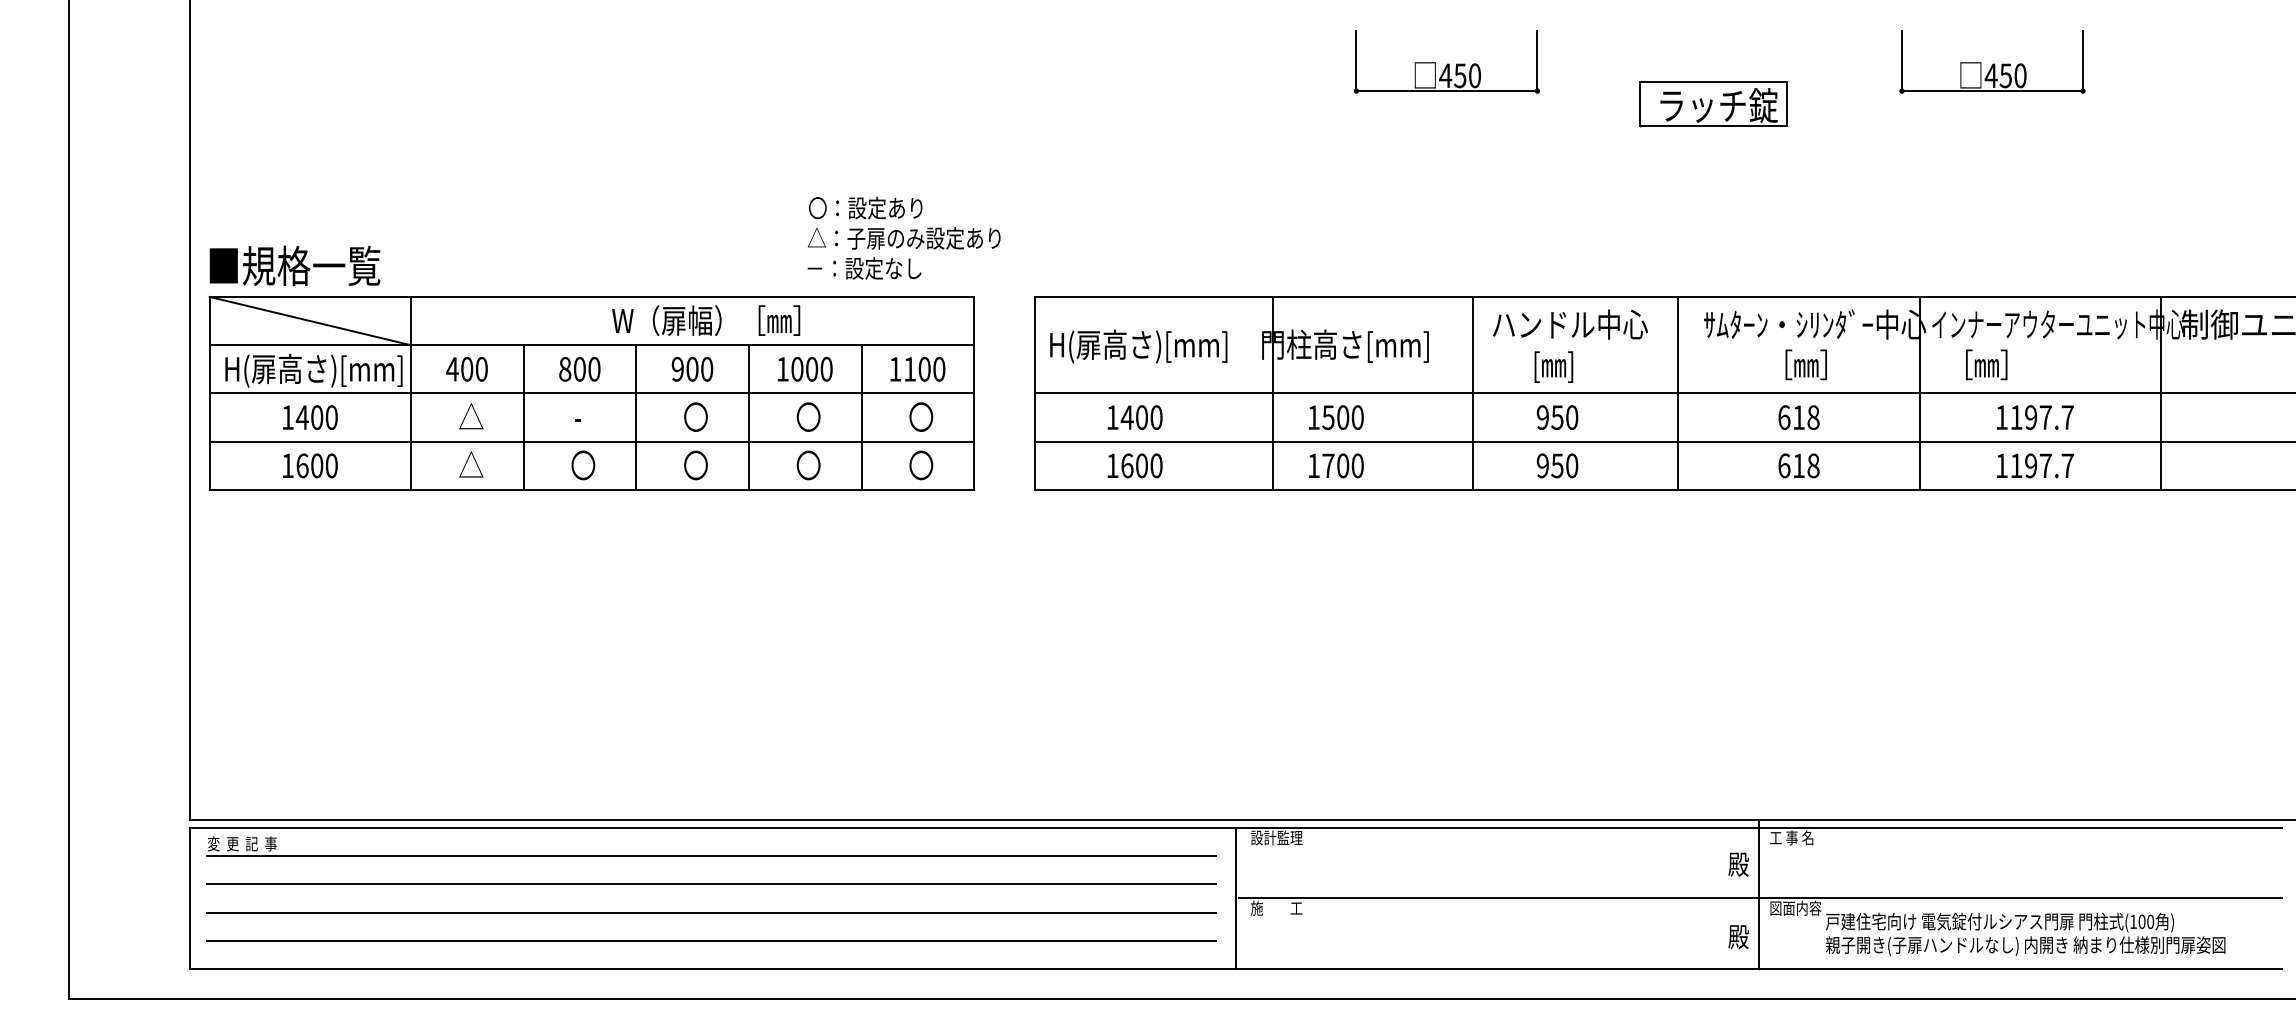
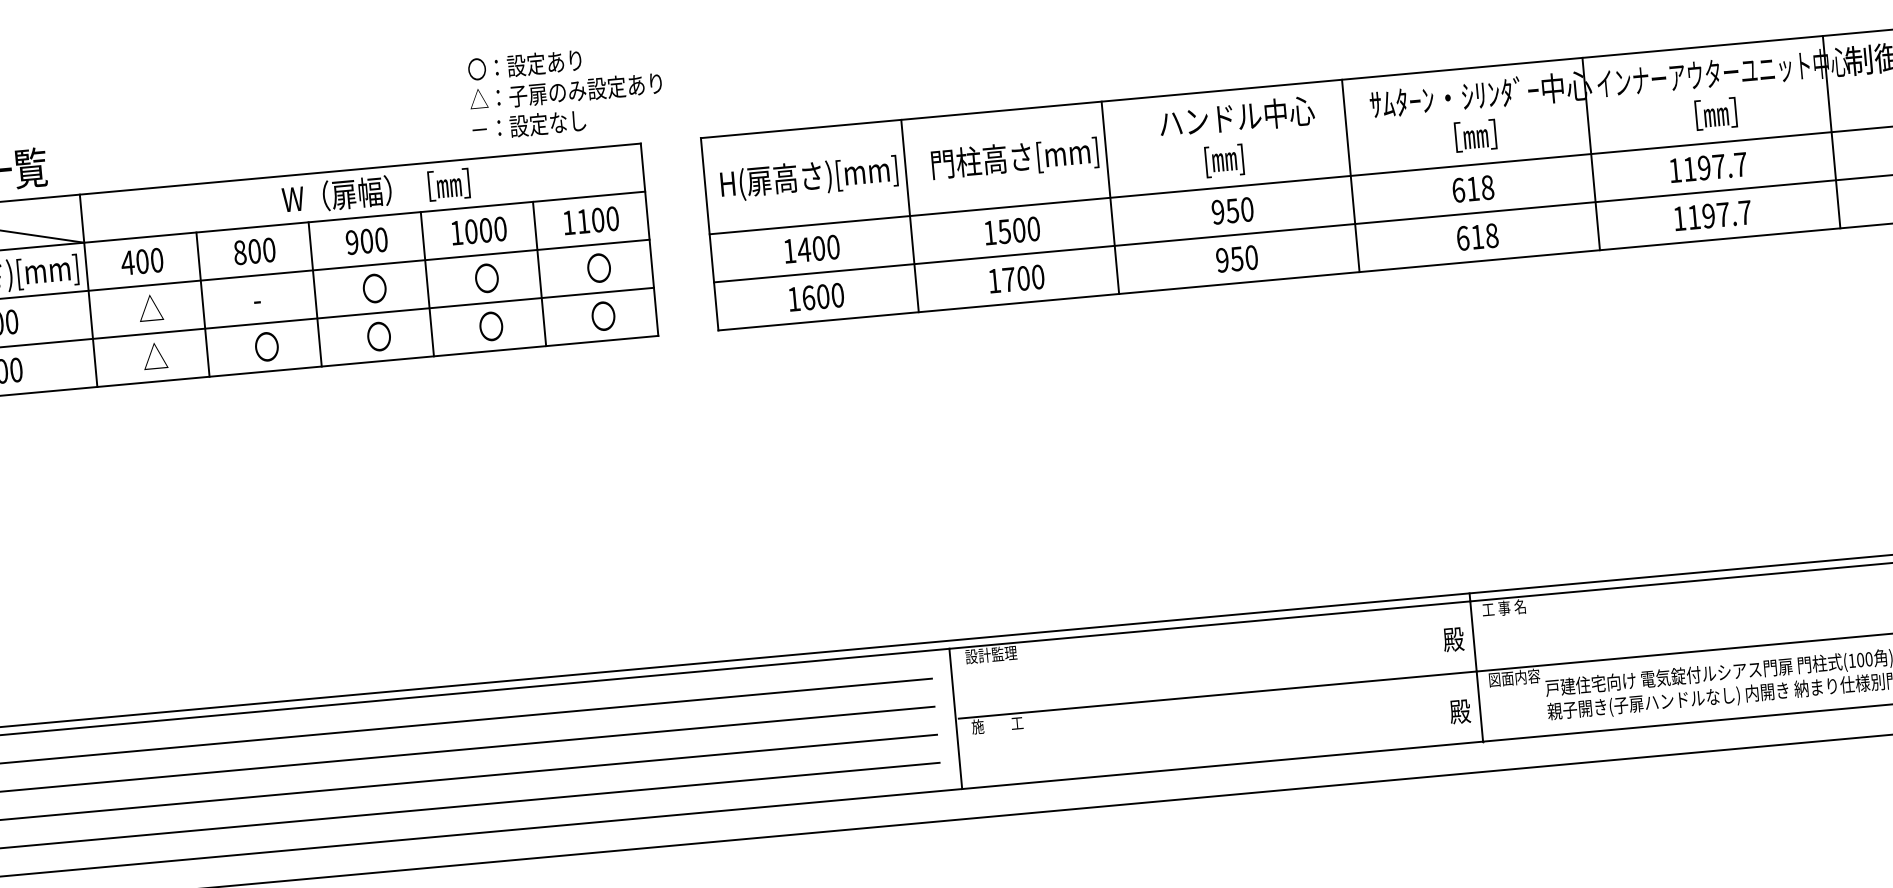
text: (1986, 364) -> (1715, 113), moved
line: (1272, 393) -> (909, 216), moved
line: (1472, 393) -> (1110, 197), moved

